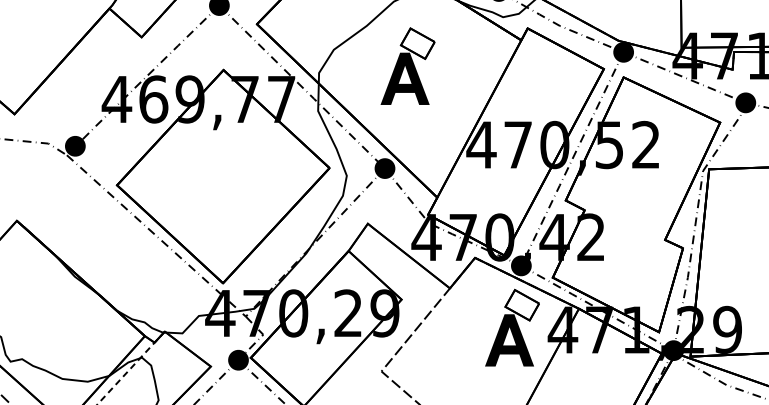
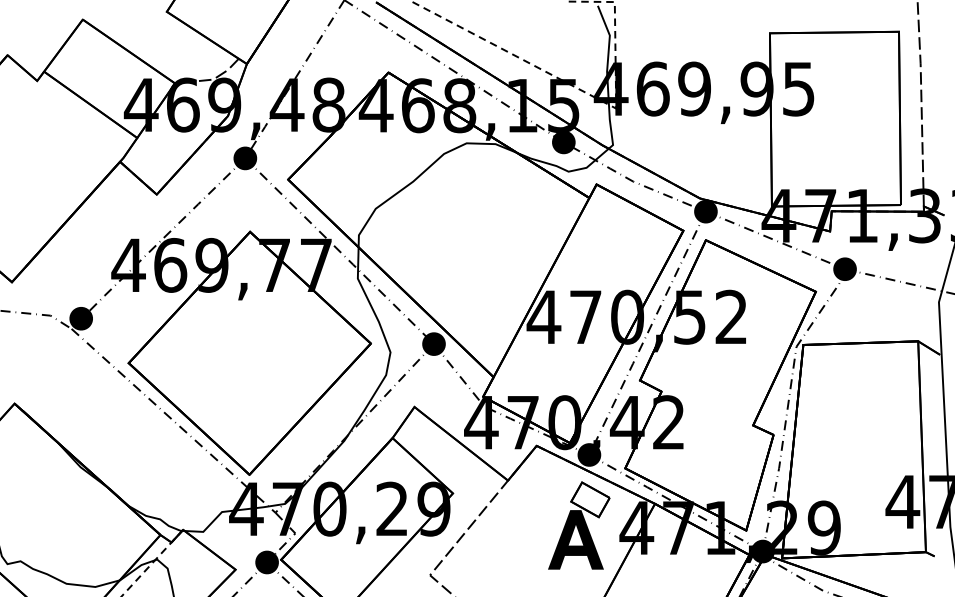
part: (408, 66) -> (460, 227), removed

